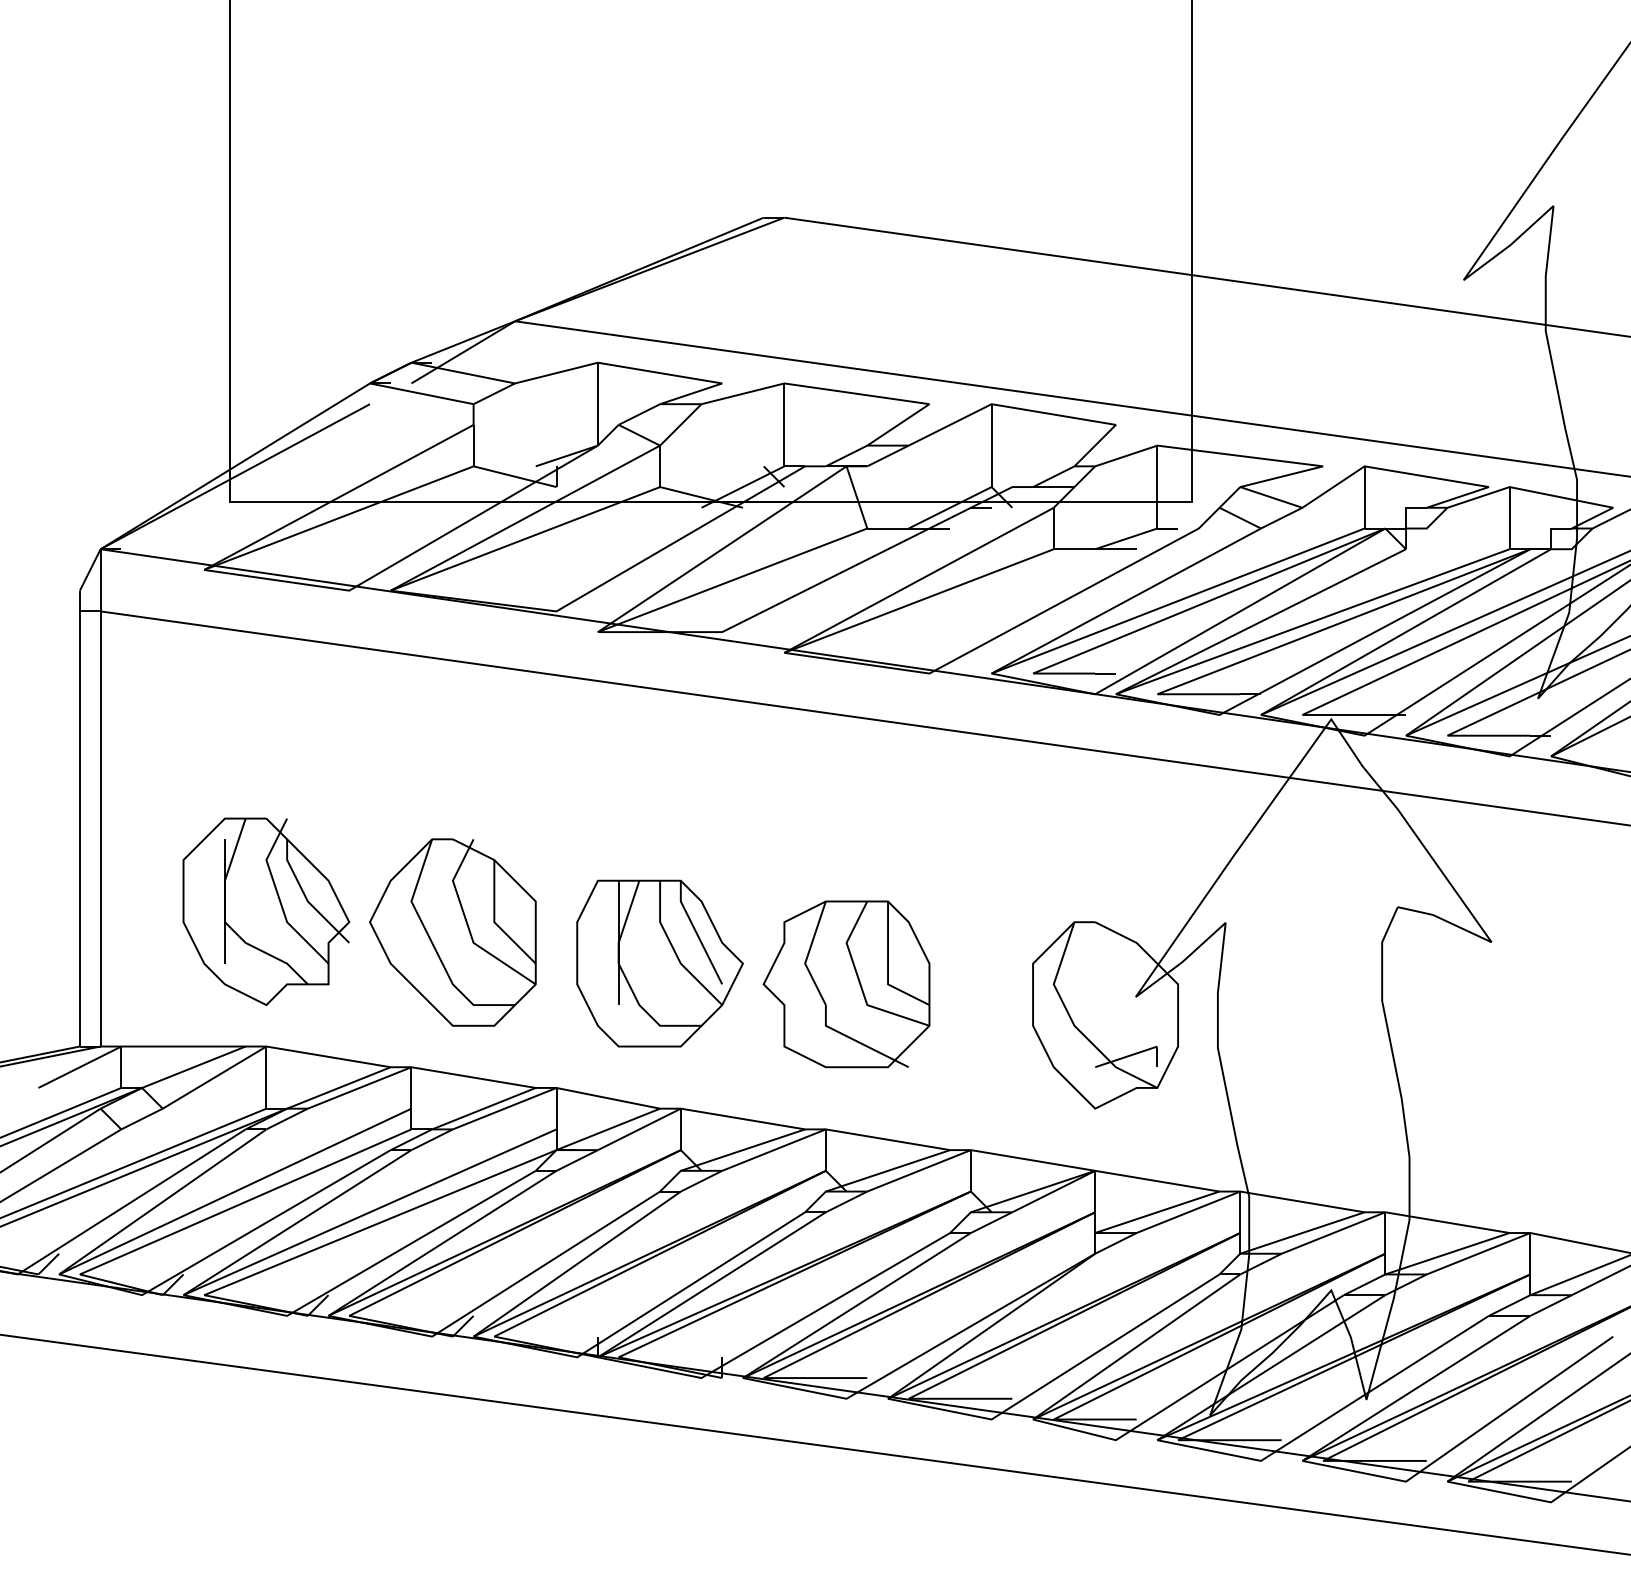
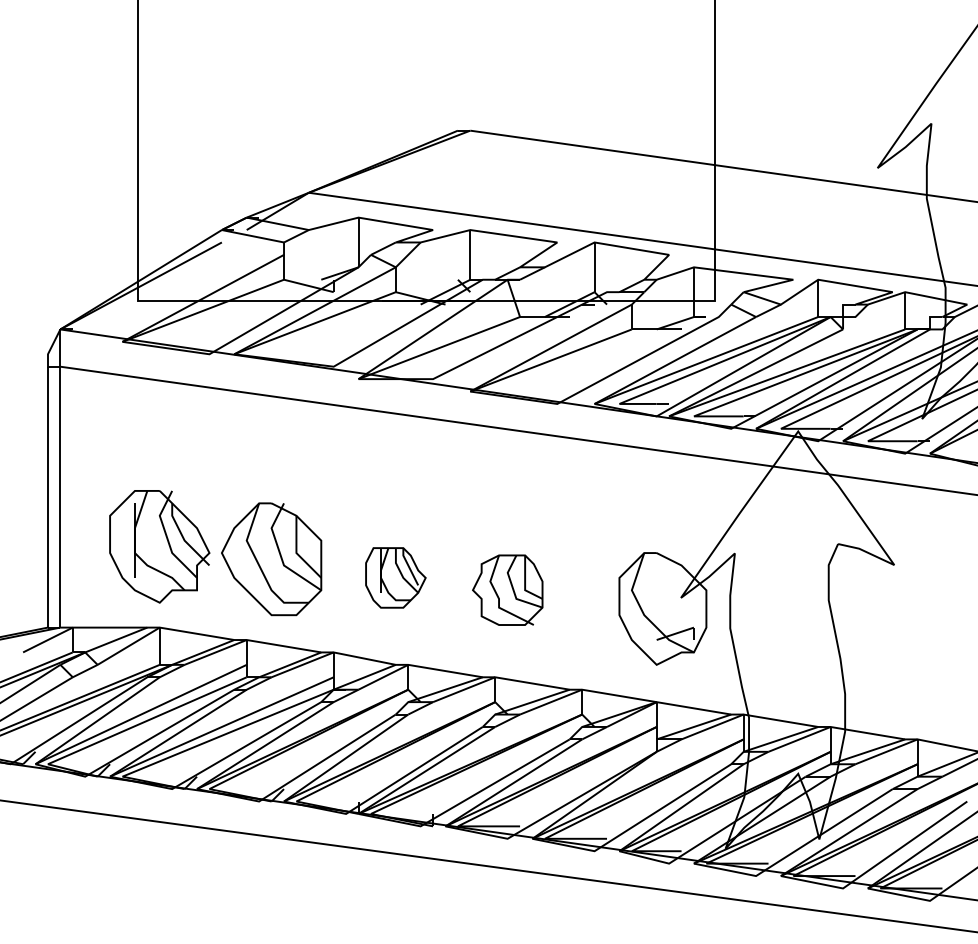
part: (659, 962) -> (395, 577), size x0.6
part: (846, 982) -> (507, 589), size x0.7

